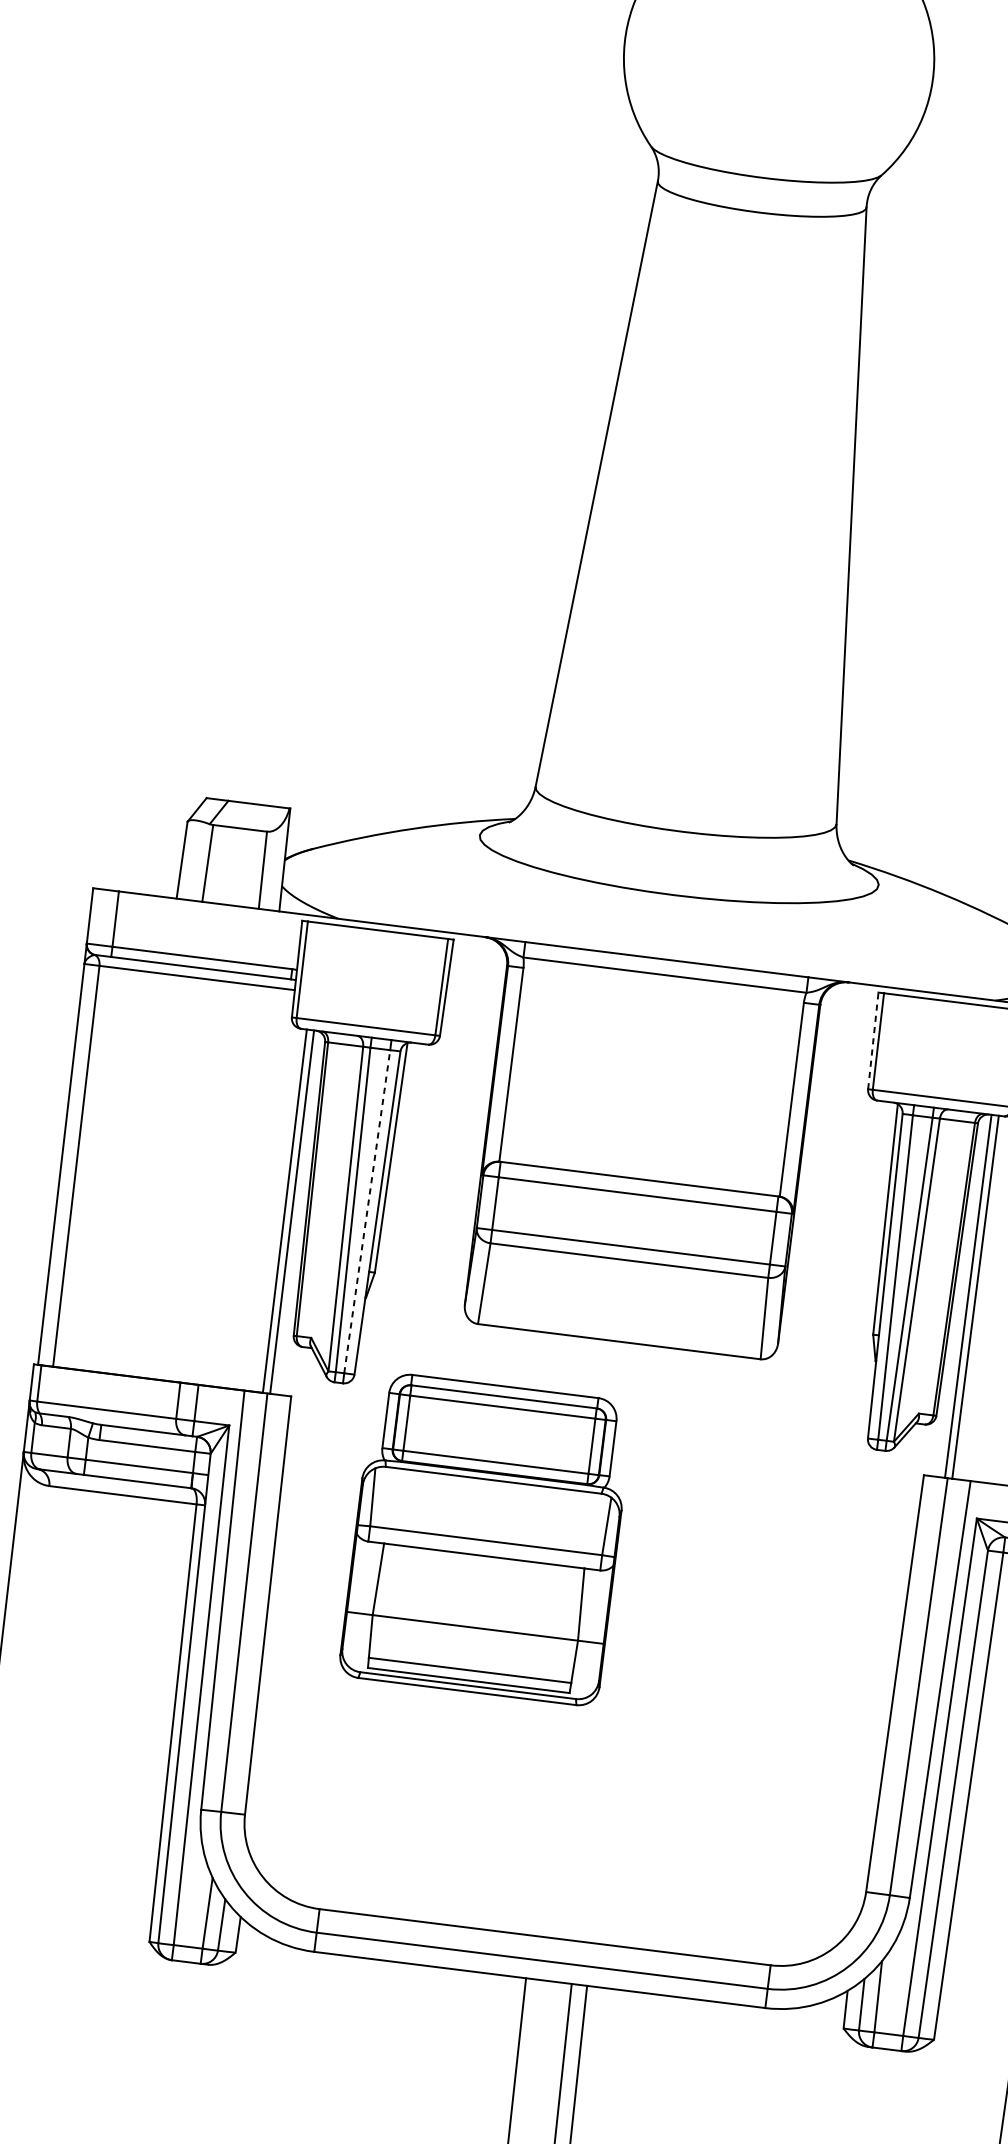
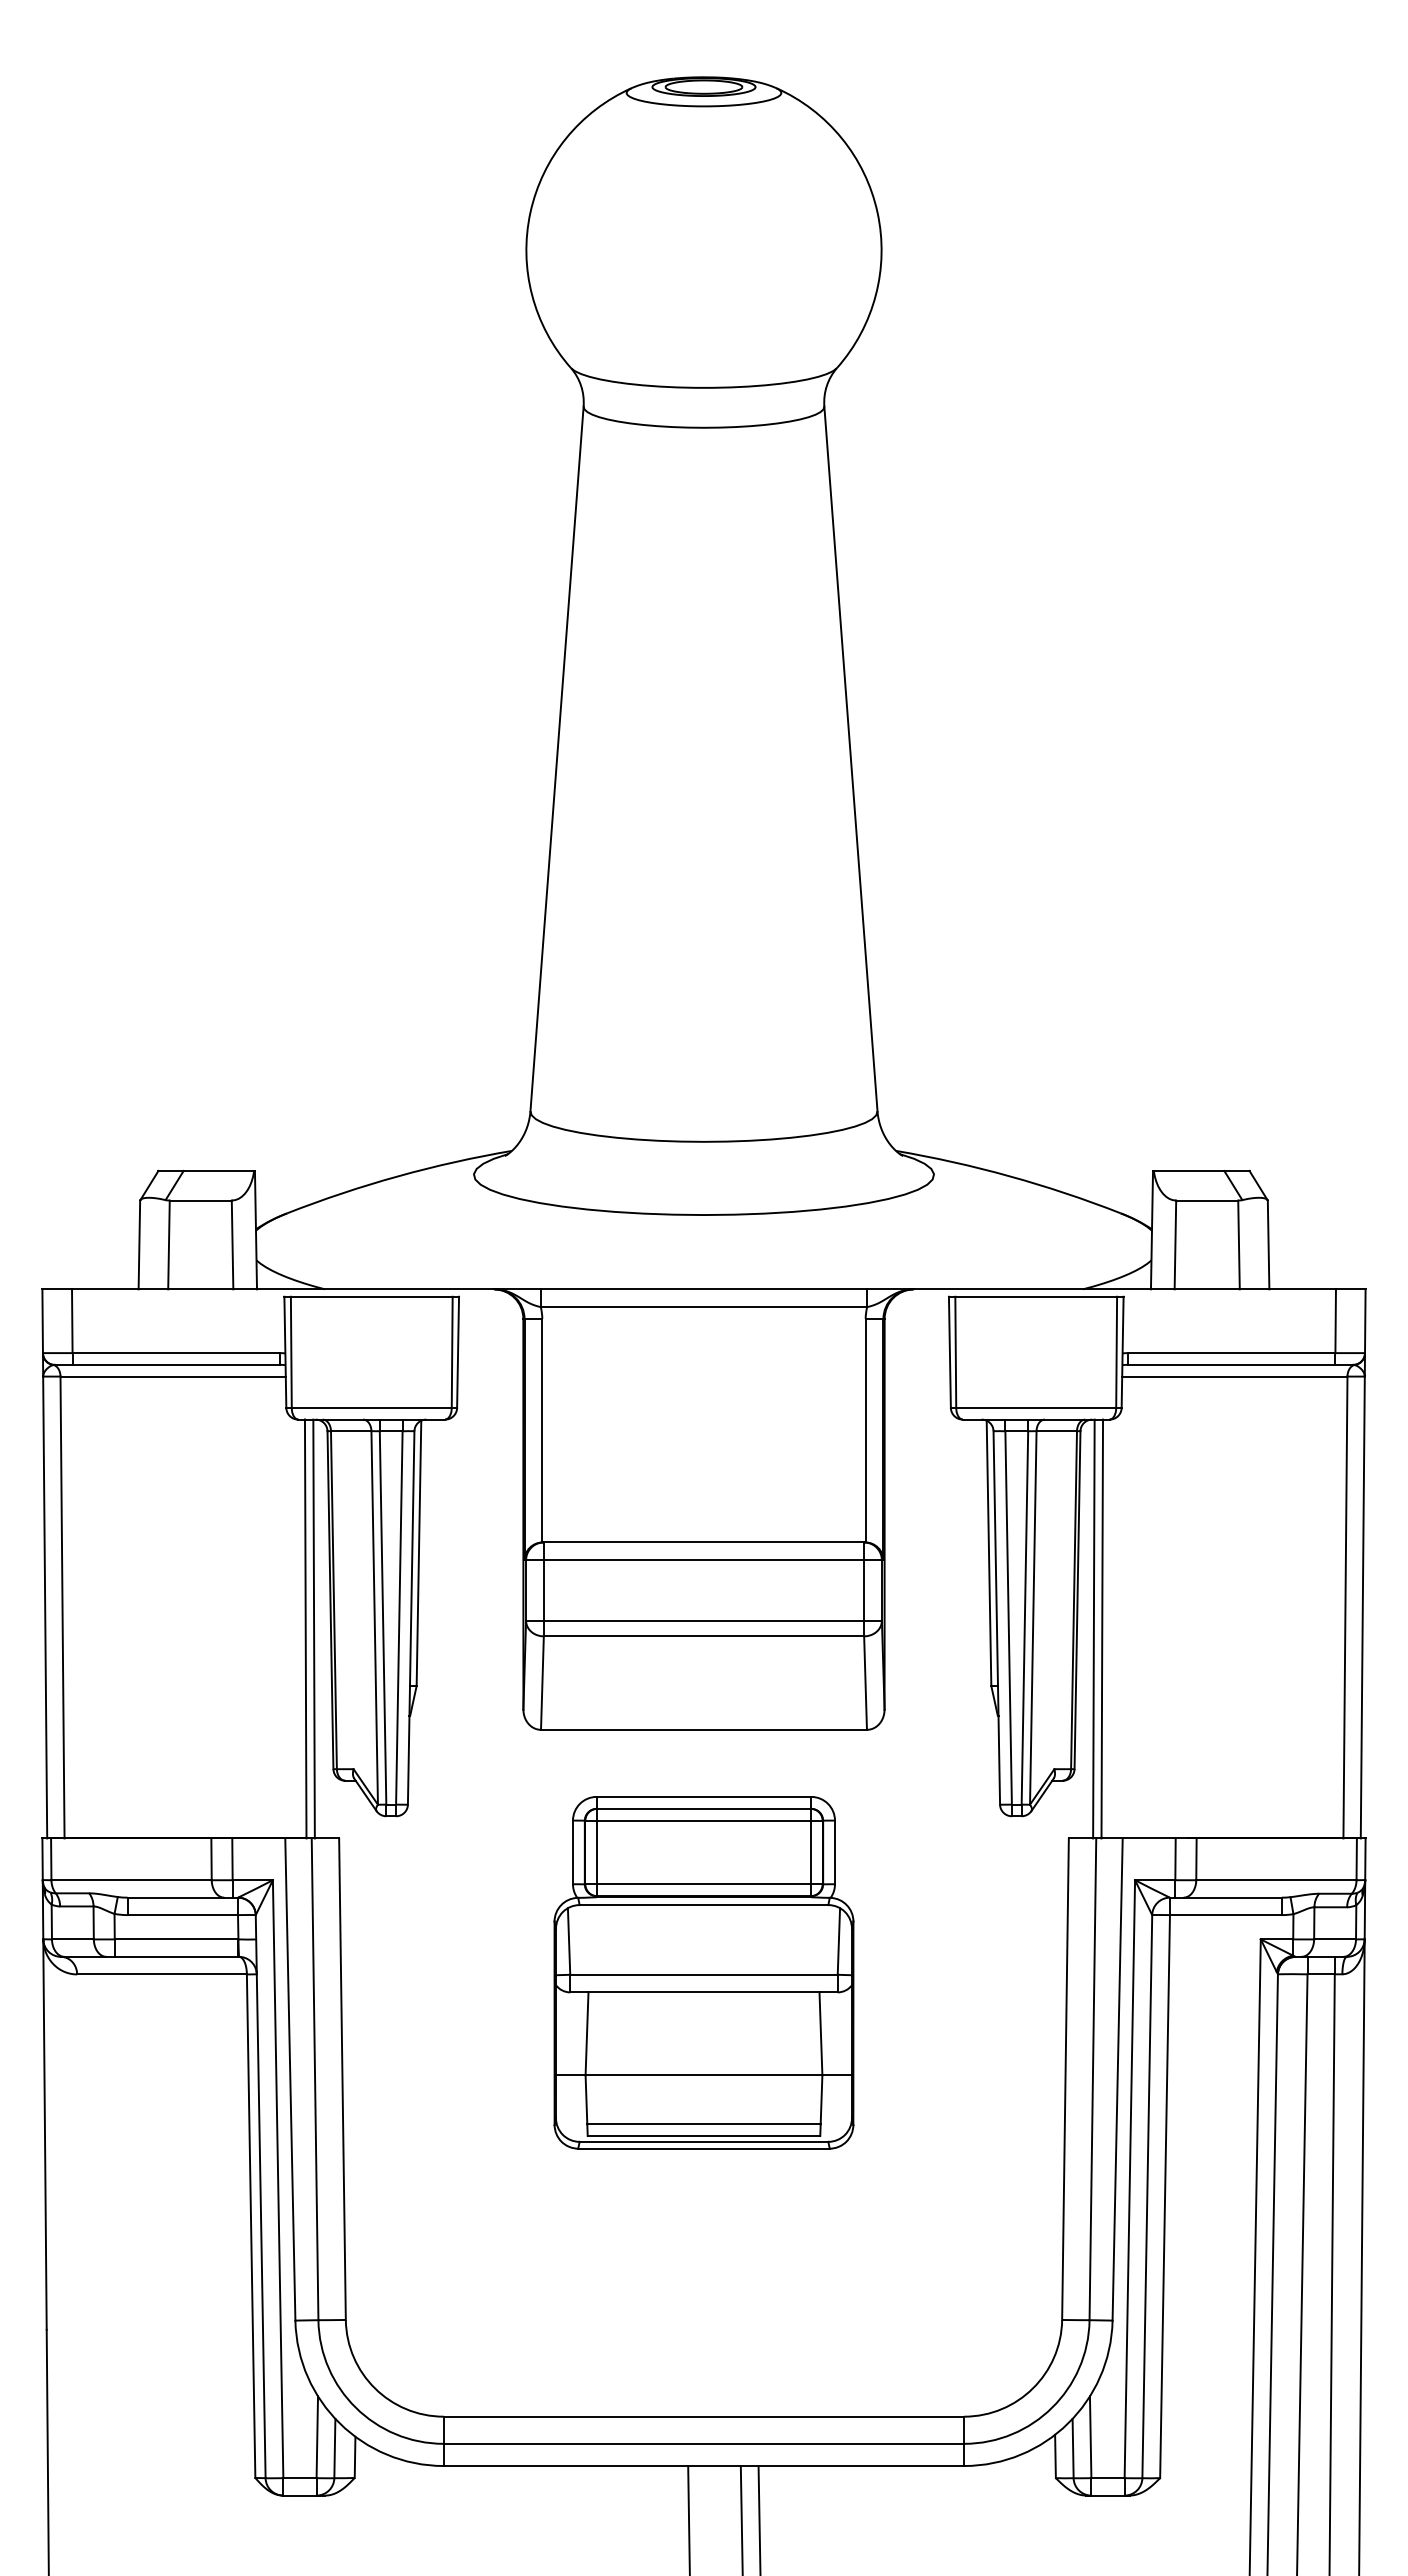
line: (872, 1040) -> (949, 1352), dashed -> solid
line: (367, 1211) -> (399, 1617), dashed -> solid
part: (486, 1538) -> (703, 1972), moved

